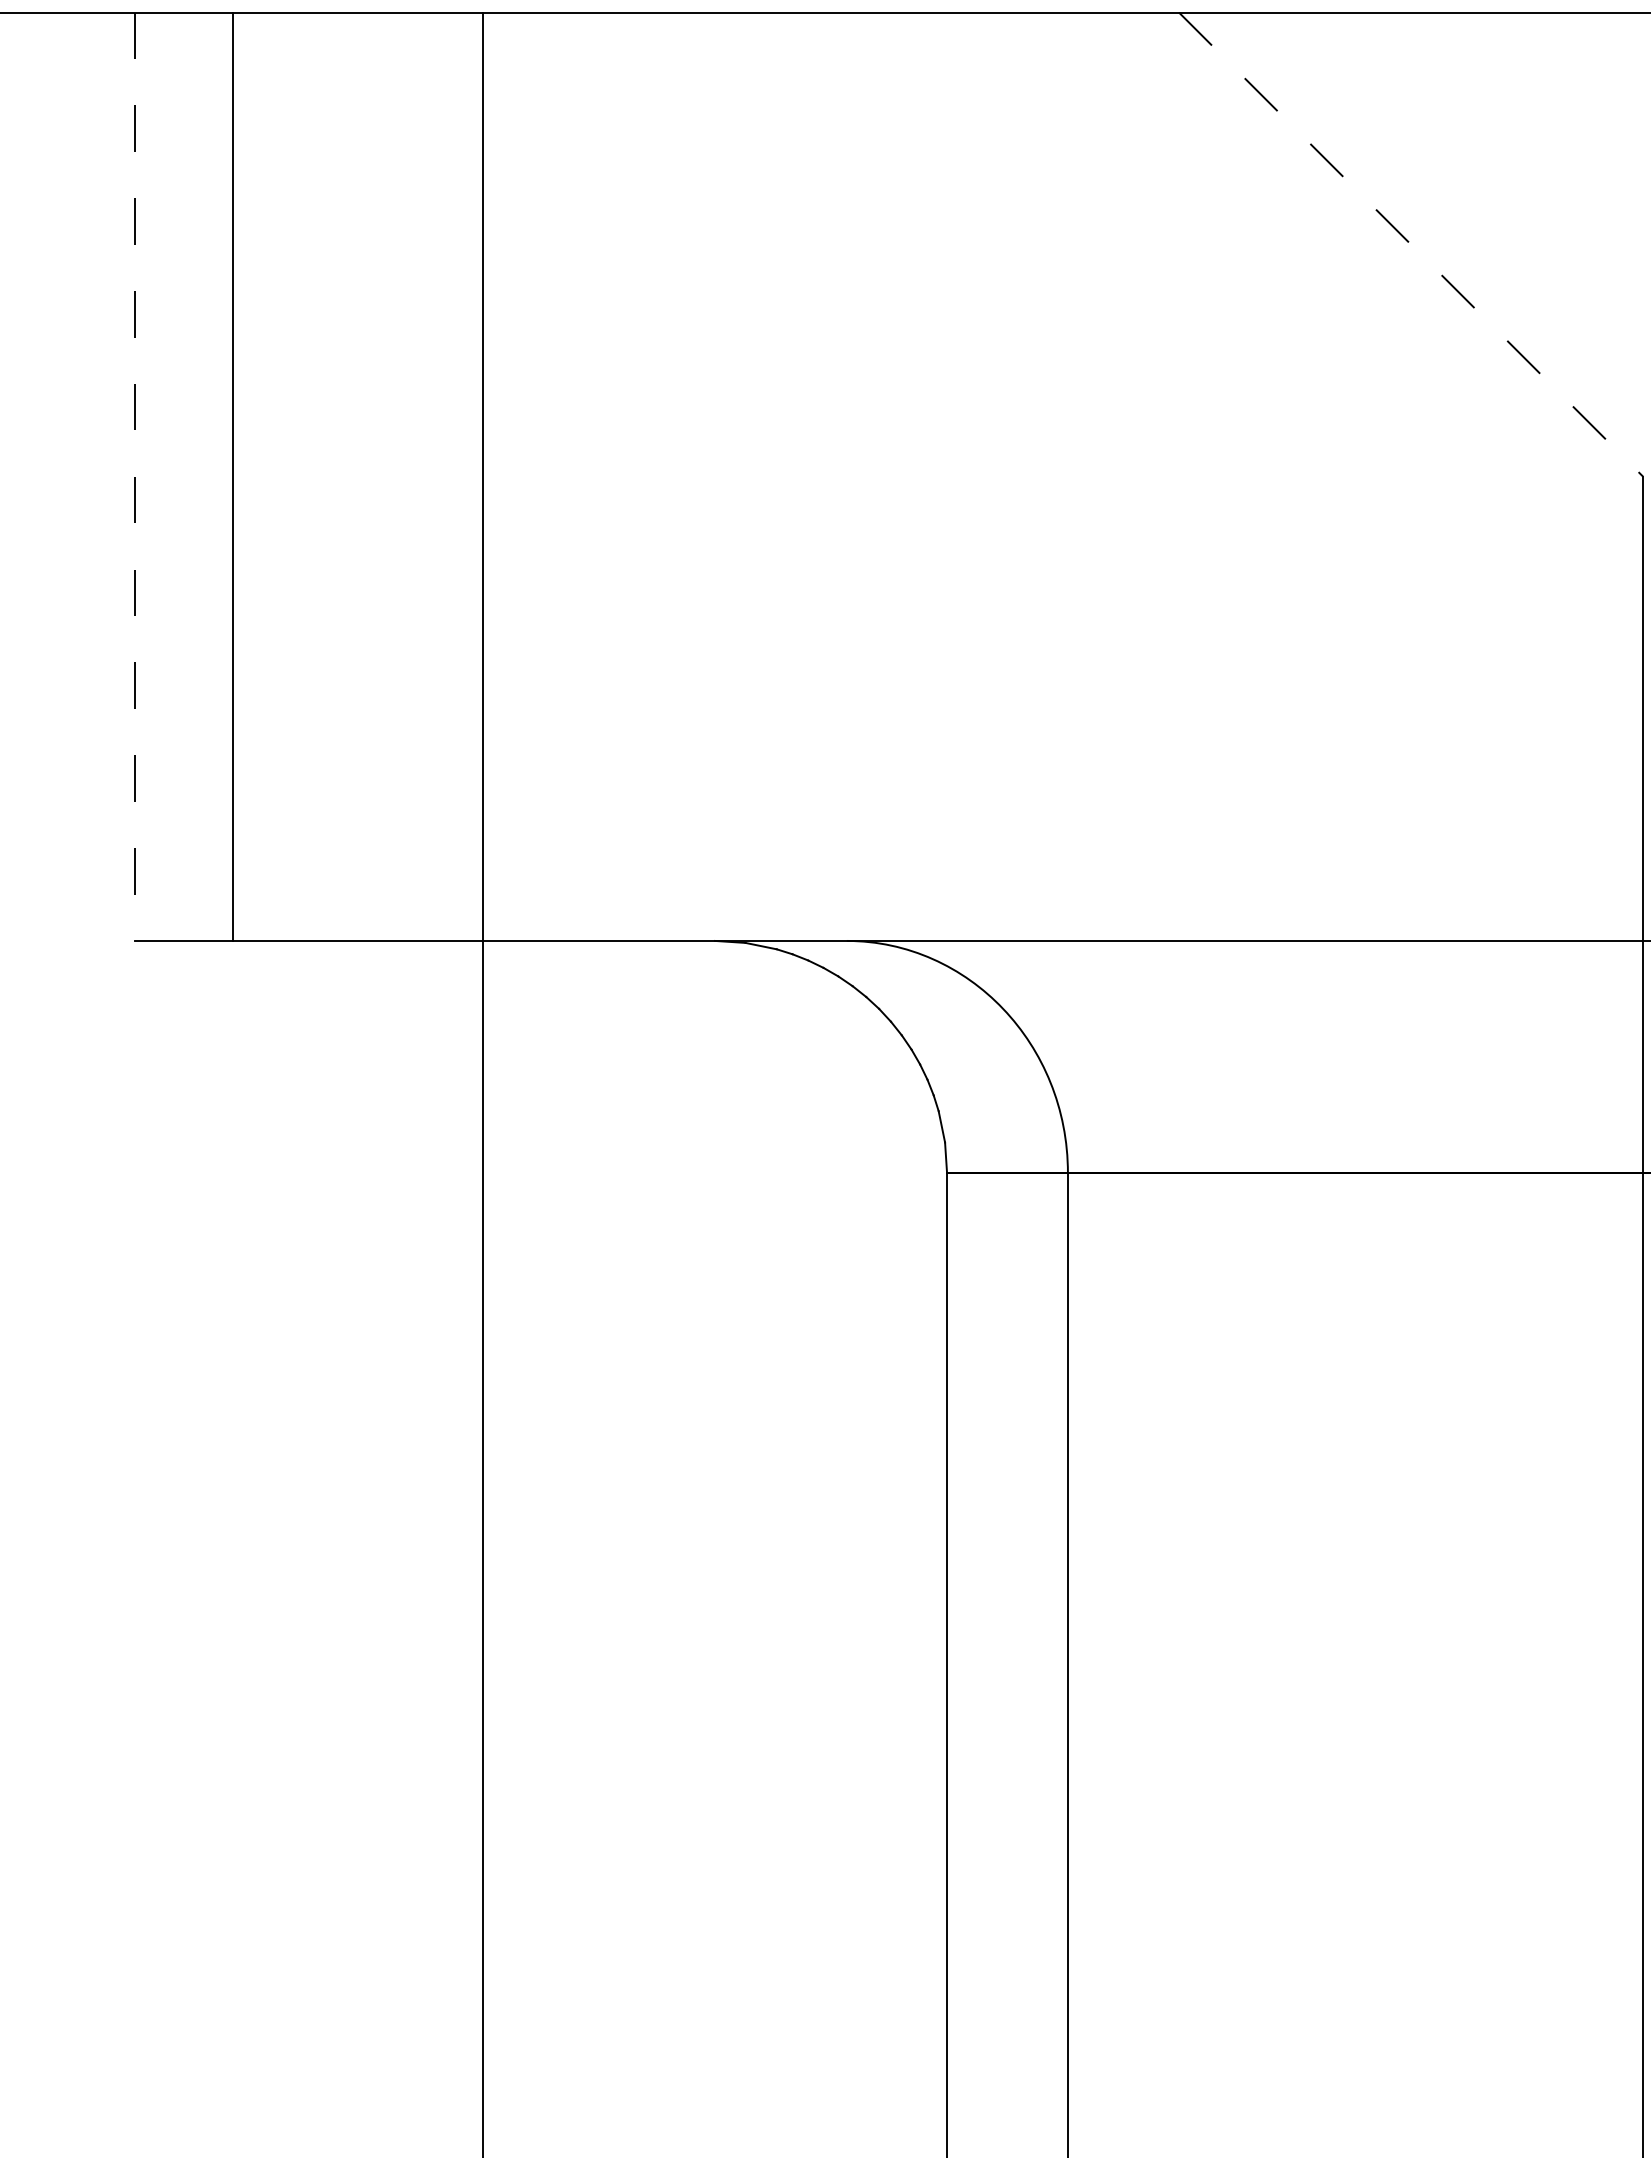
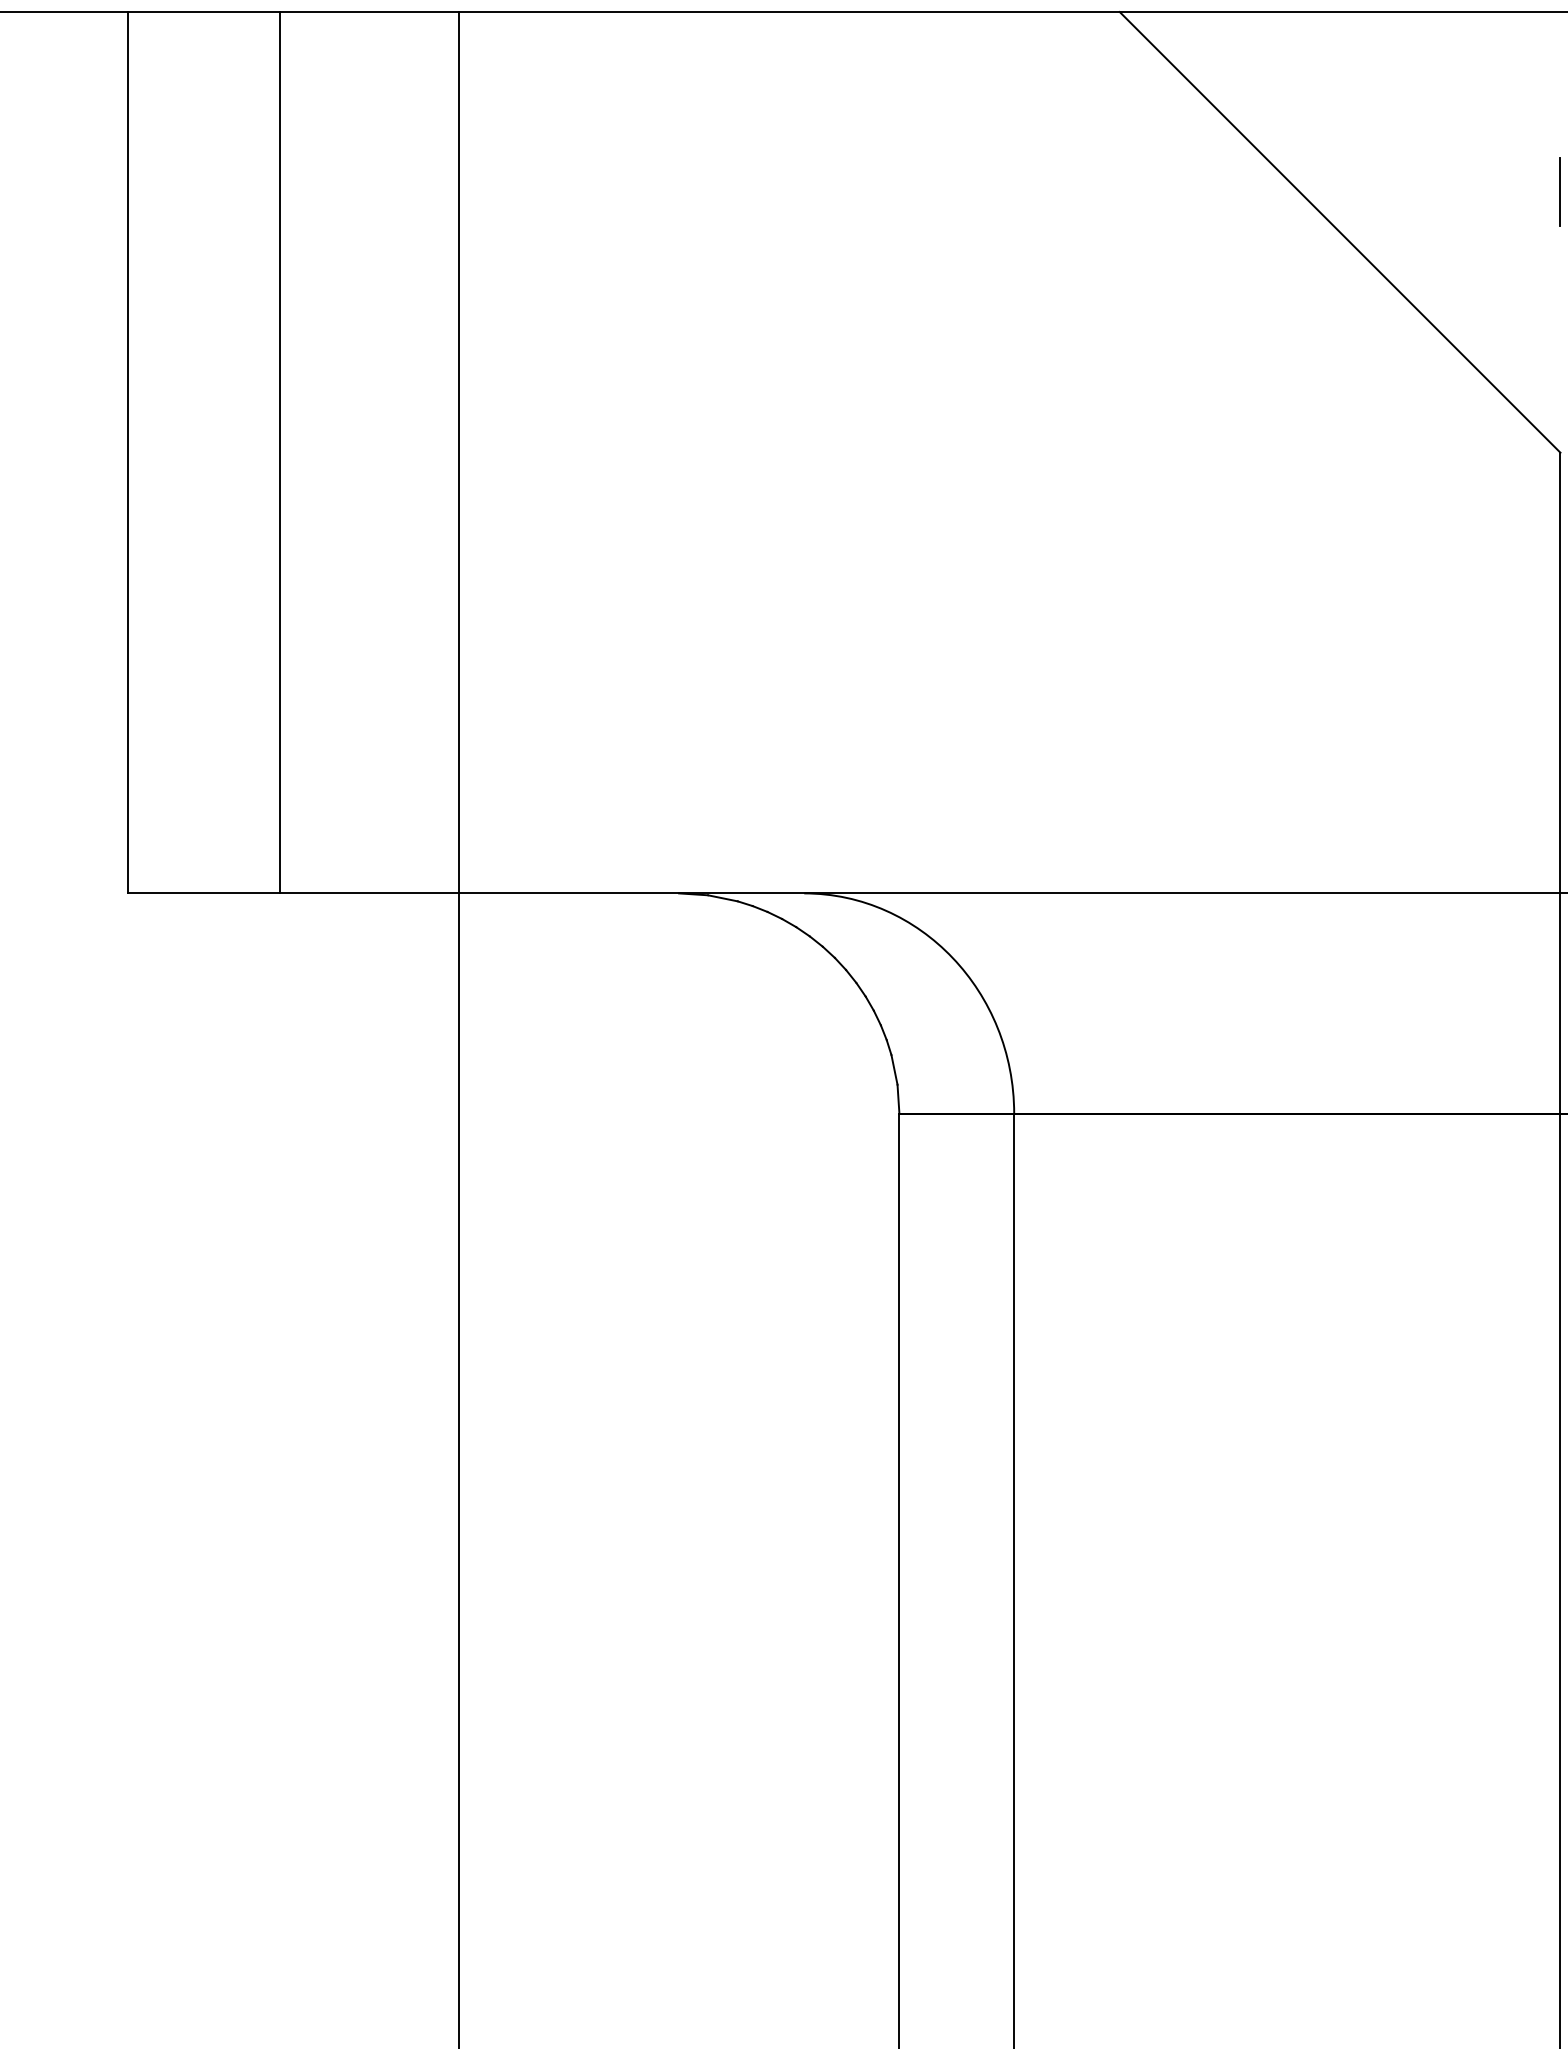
line: (1643, 201) -> (1560, 191), added
line: (1411, 244) -> (1340, 232), dashed -> solid
line: (135, 476) -> (128, 452), dashed -> solid
line: (233, 476) -> (279, 452), moved

